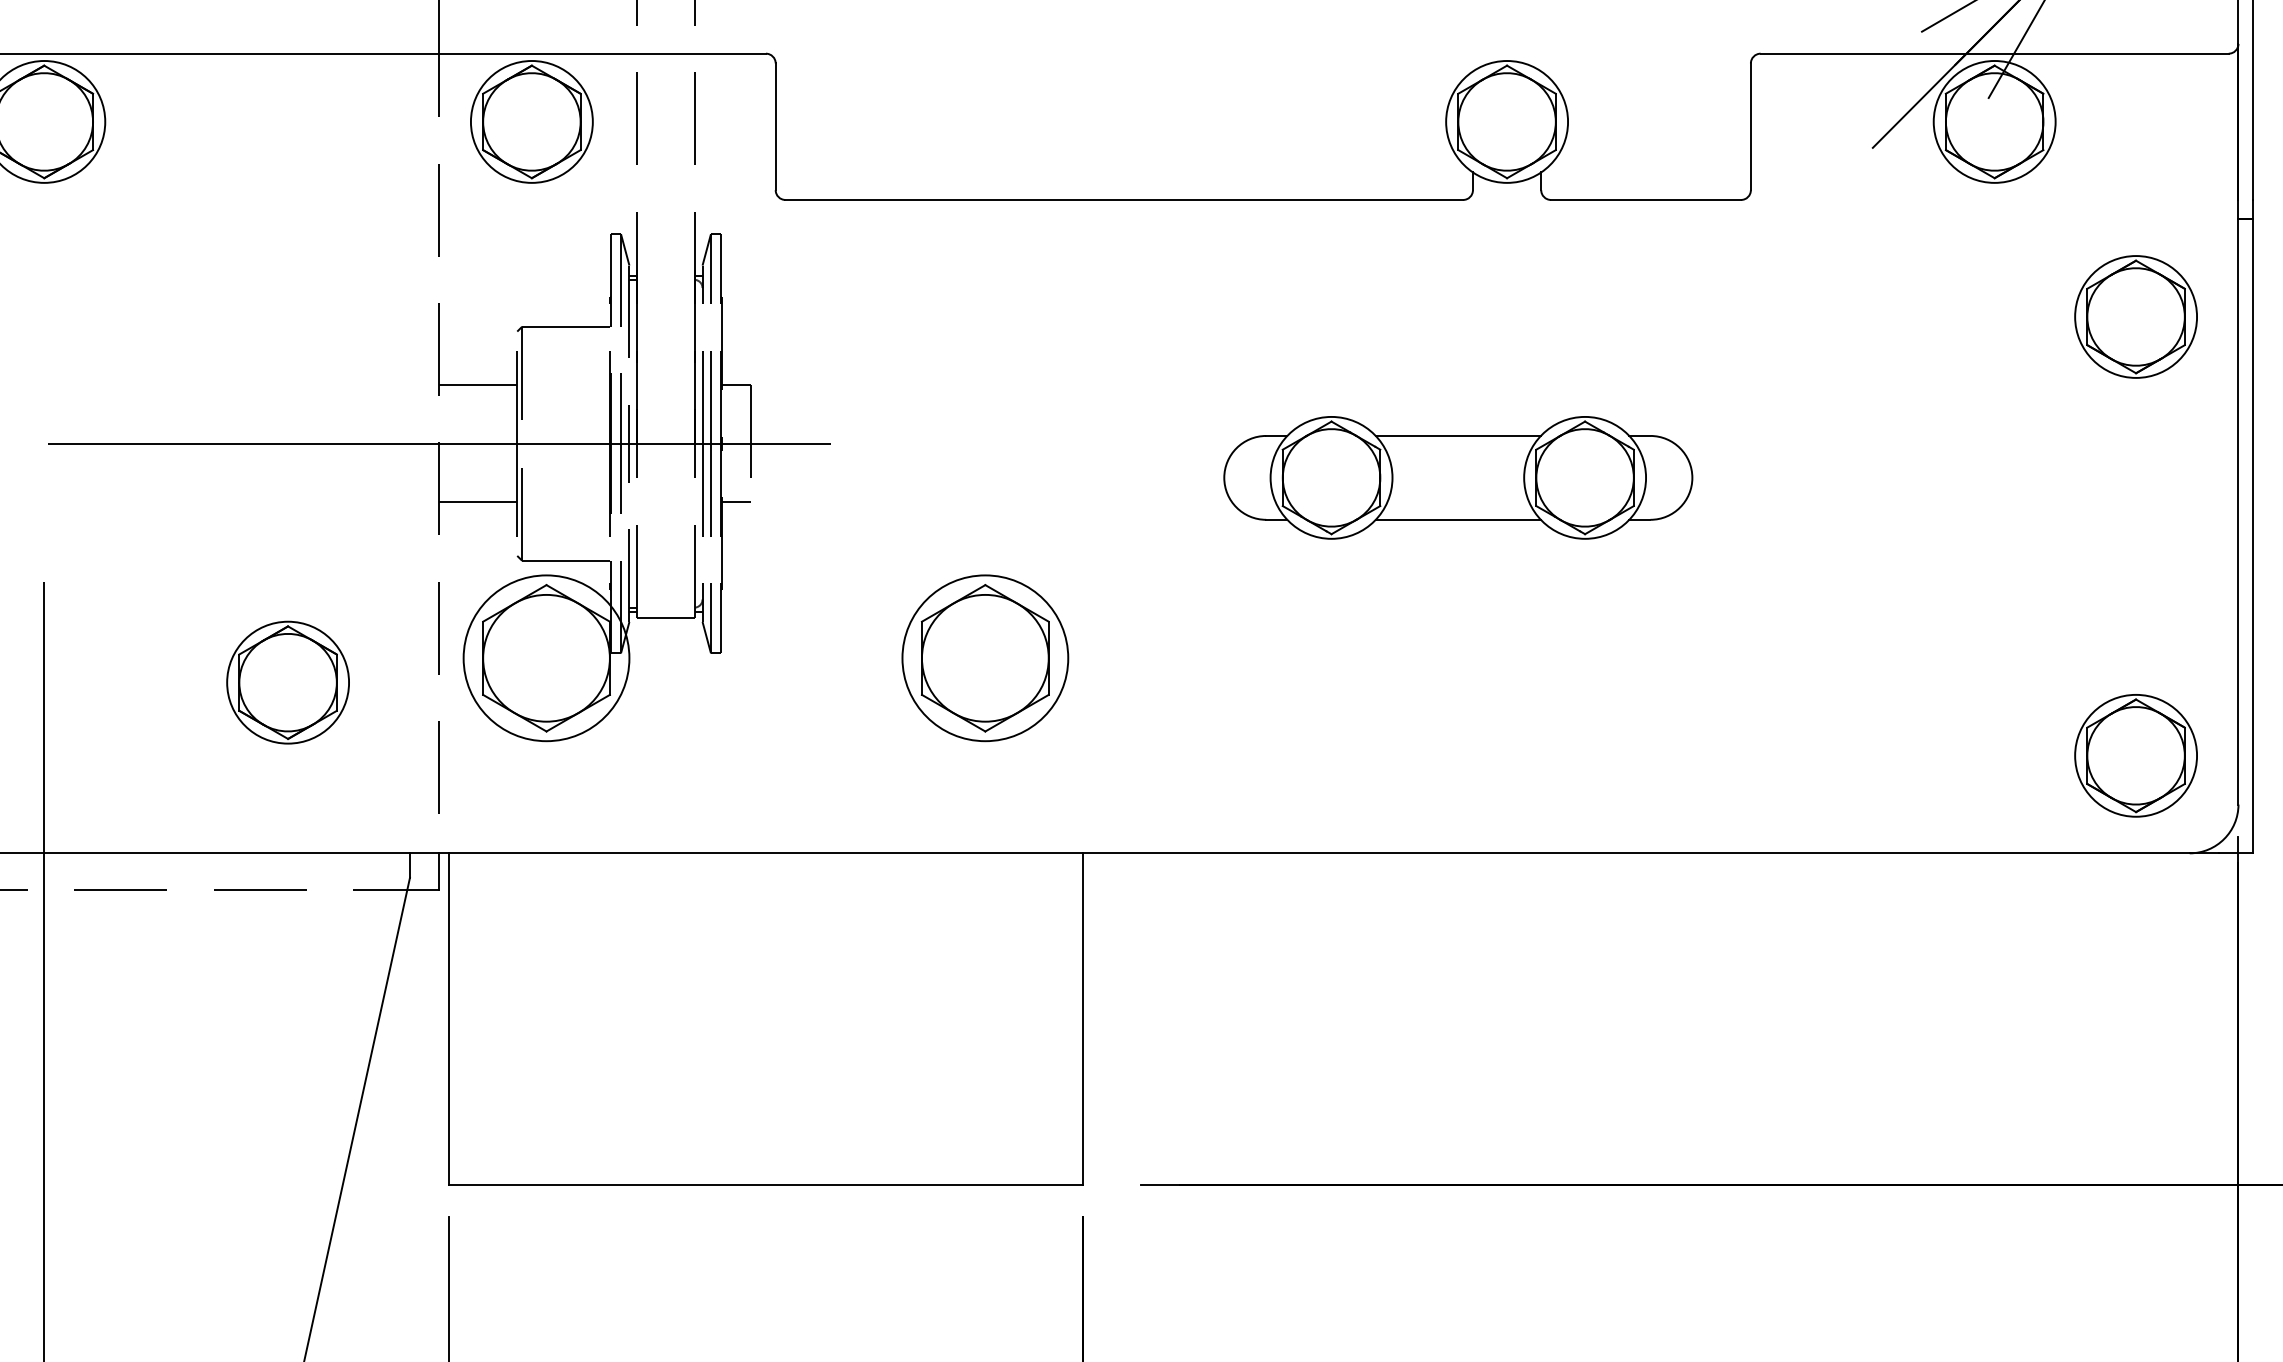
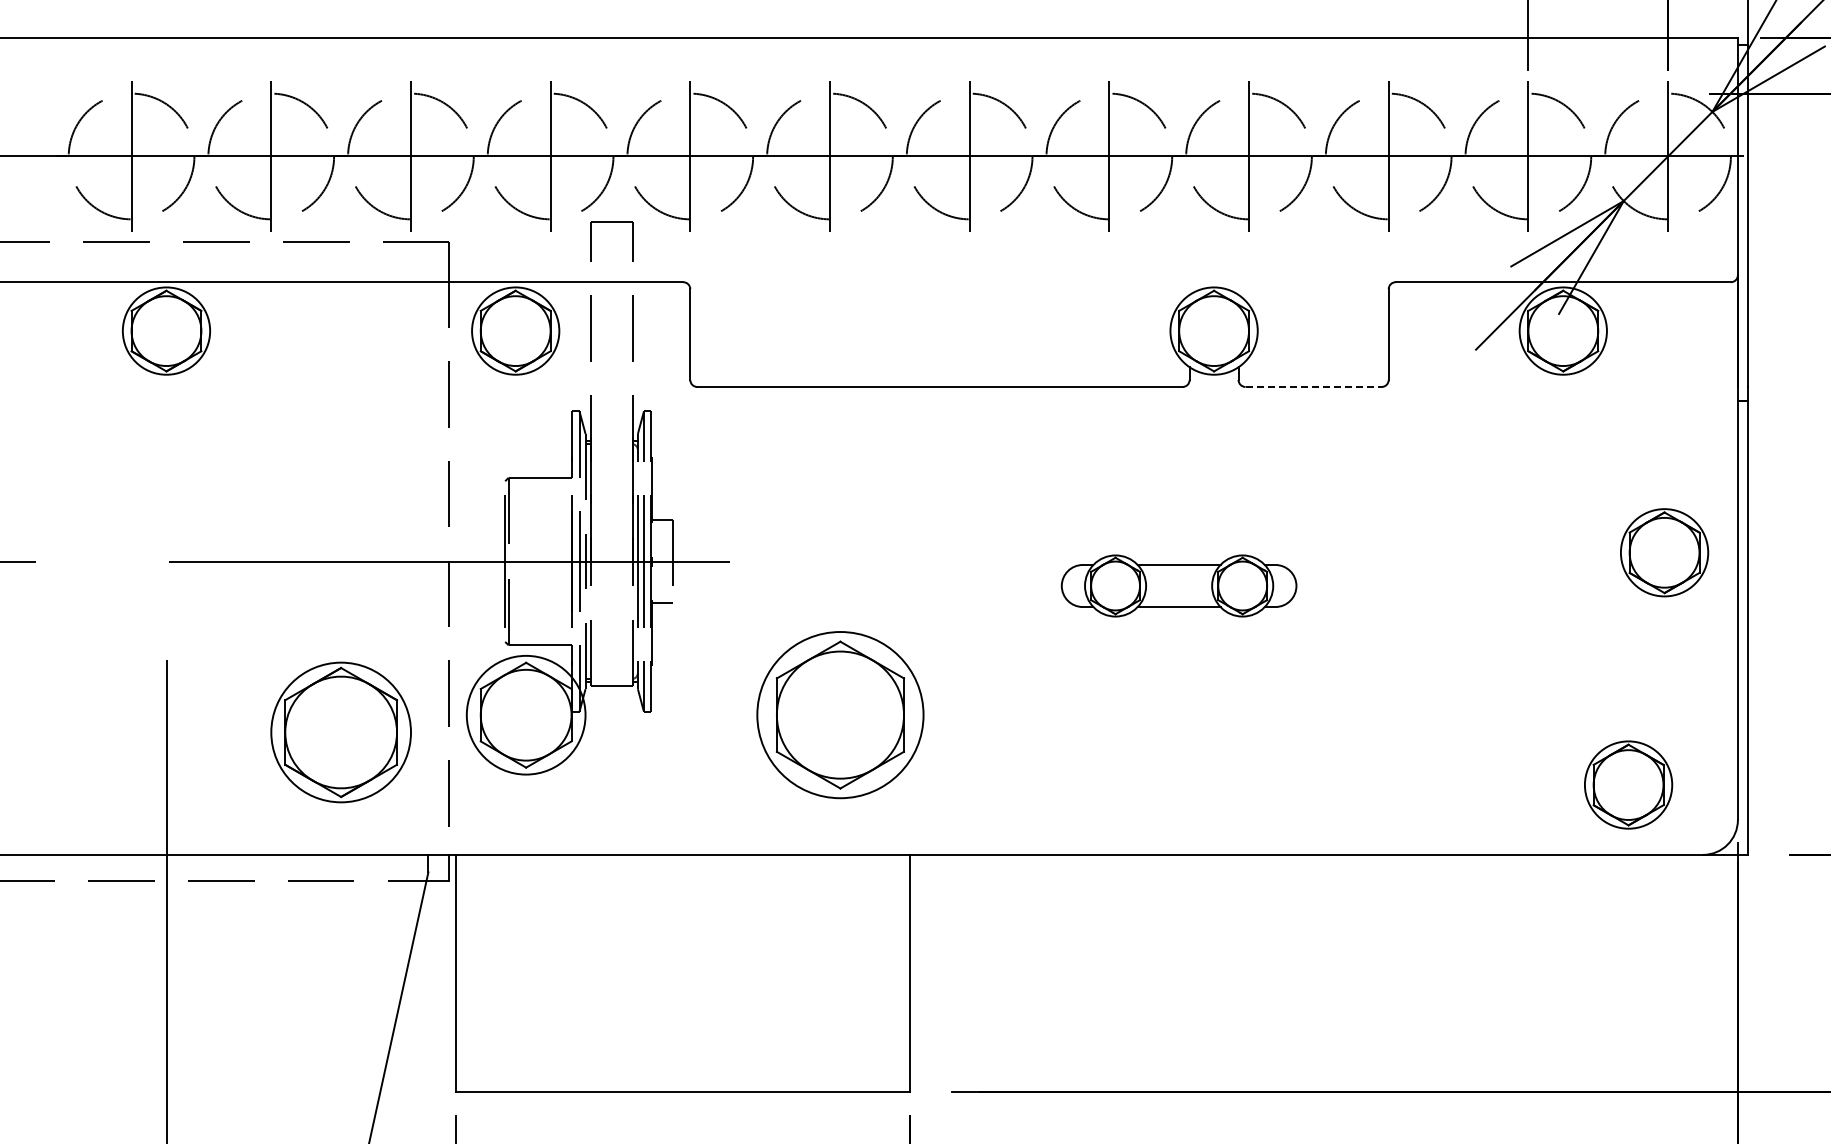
line: (1647, 199) -> (1314, 386), solid -> dashed
part: (2135, 316) -> (1664, 552), moved
line: (478, 385) -> (477, 519), removed
part: (1457, 477) -> (1178, 585), size x0.7
line: (478, 502) -> (477, 603), removed
part: (985, 658) -> (840, 715), size x1.4
part: (287, 682) -> (340, 732), size x1.6
part: (2135, 755) -> (1628, 784), moved

